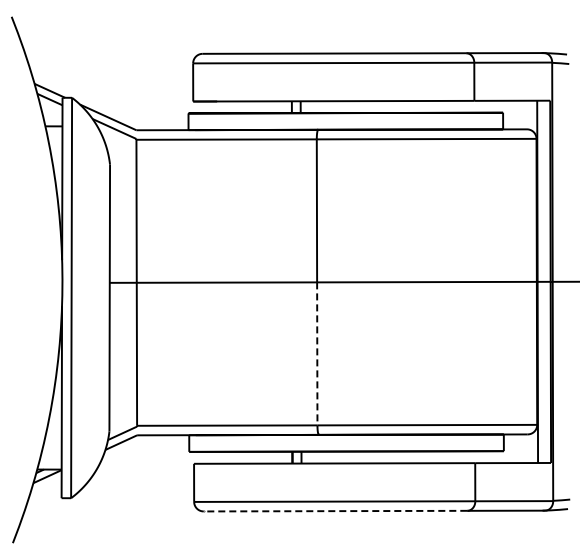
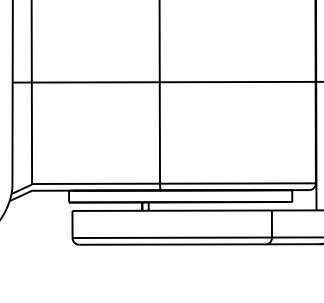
line: (317, 353) -> (160, 132), dashed -> solid
line: (334, 511) -> (172, 244), dashed -> solid

